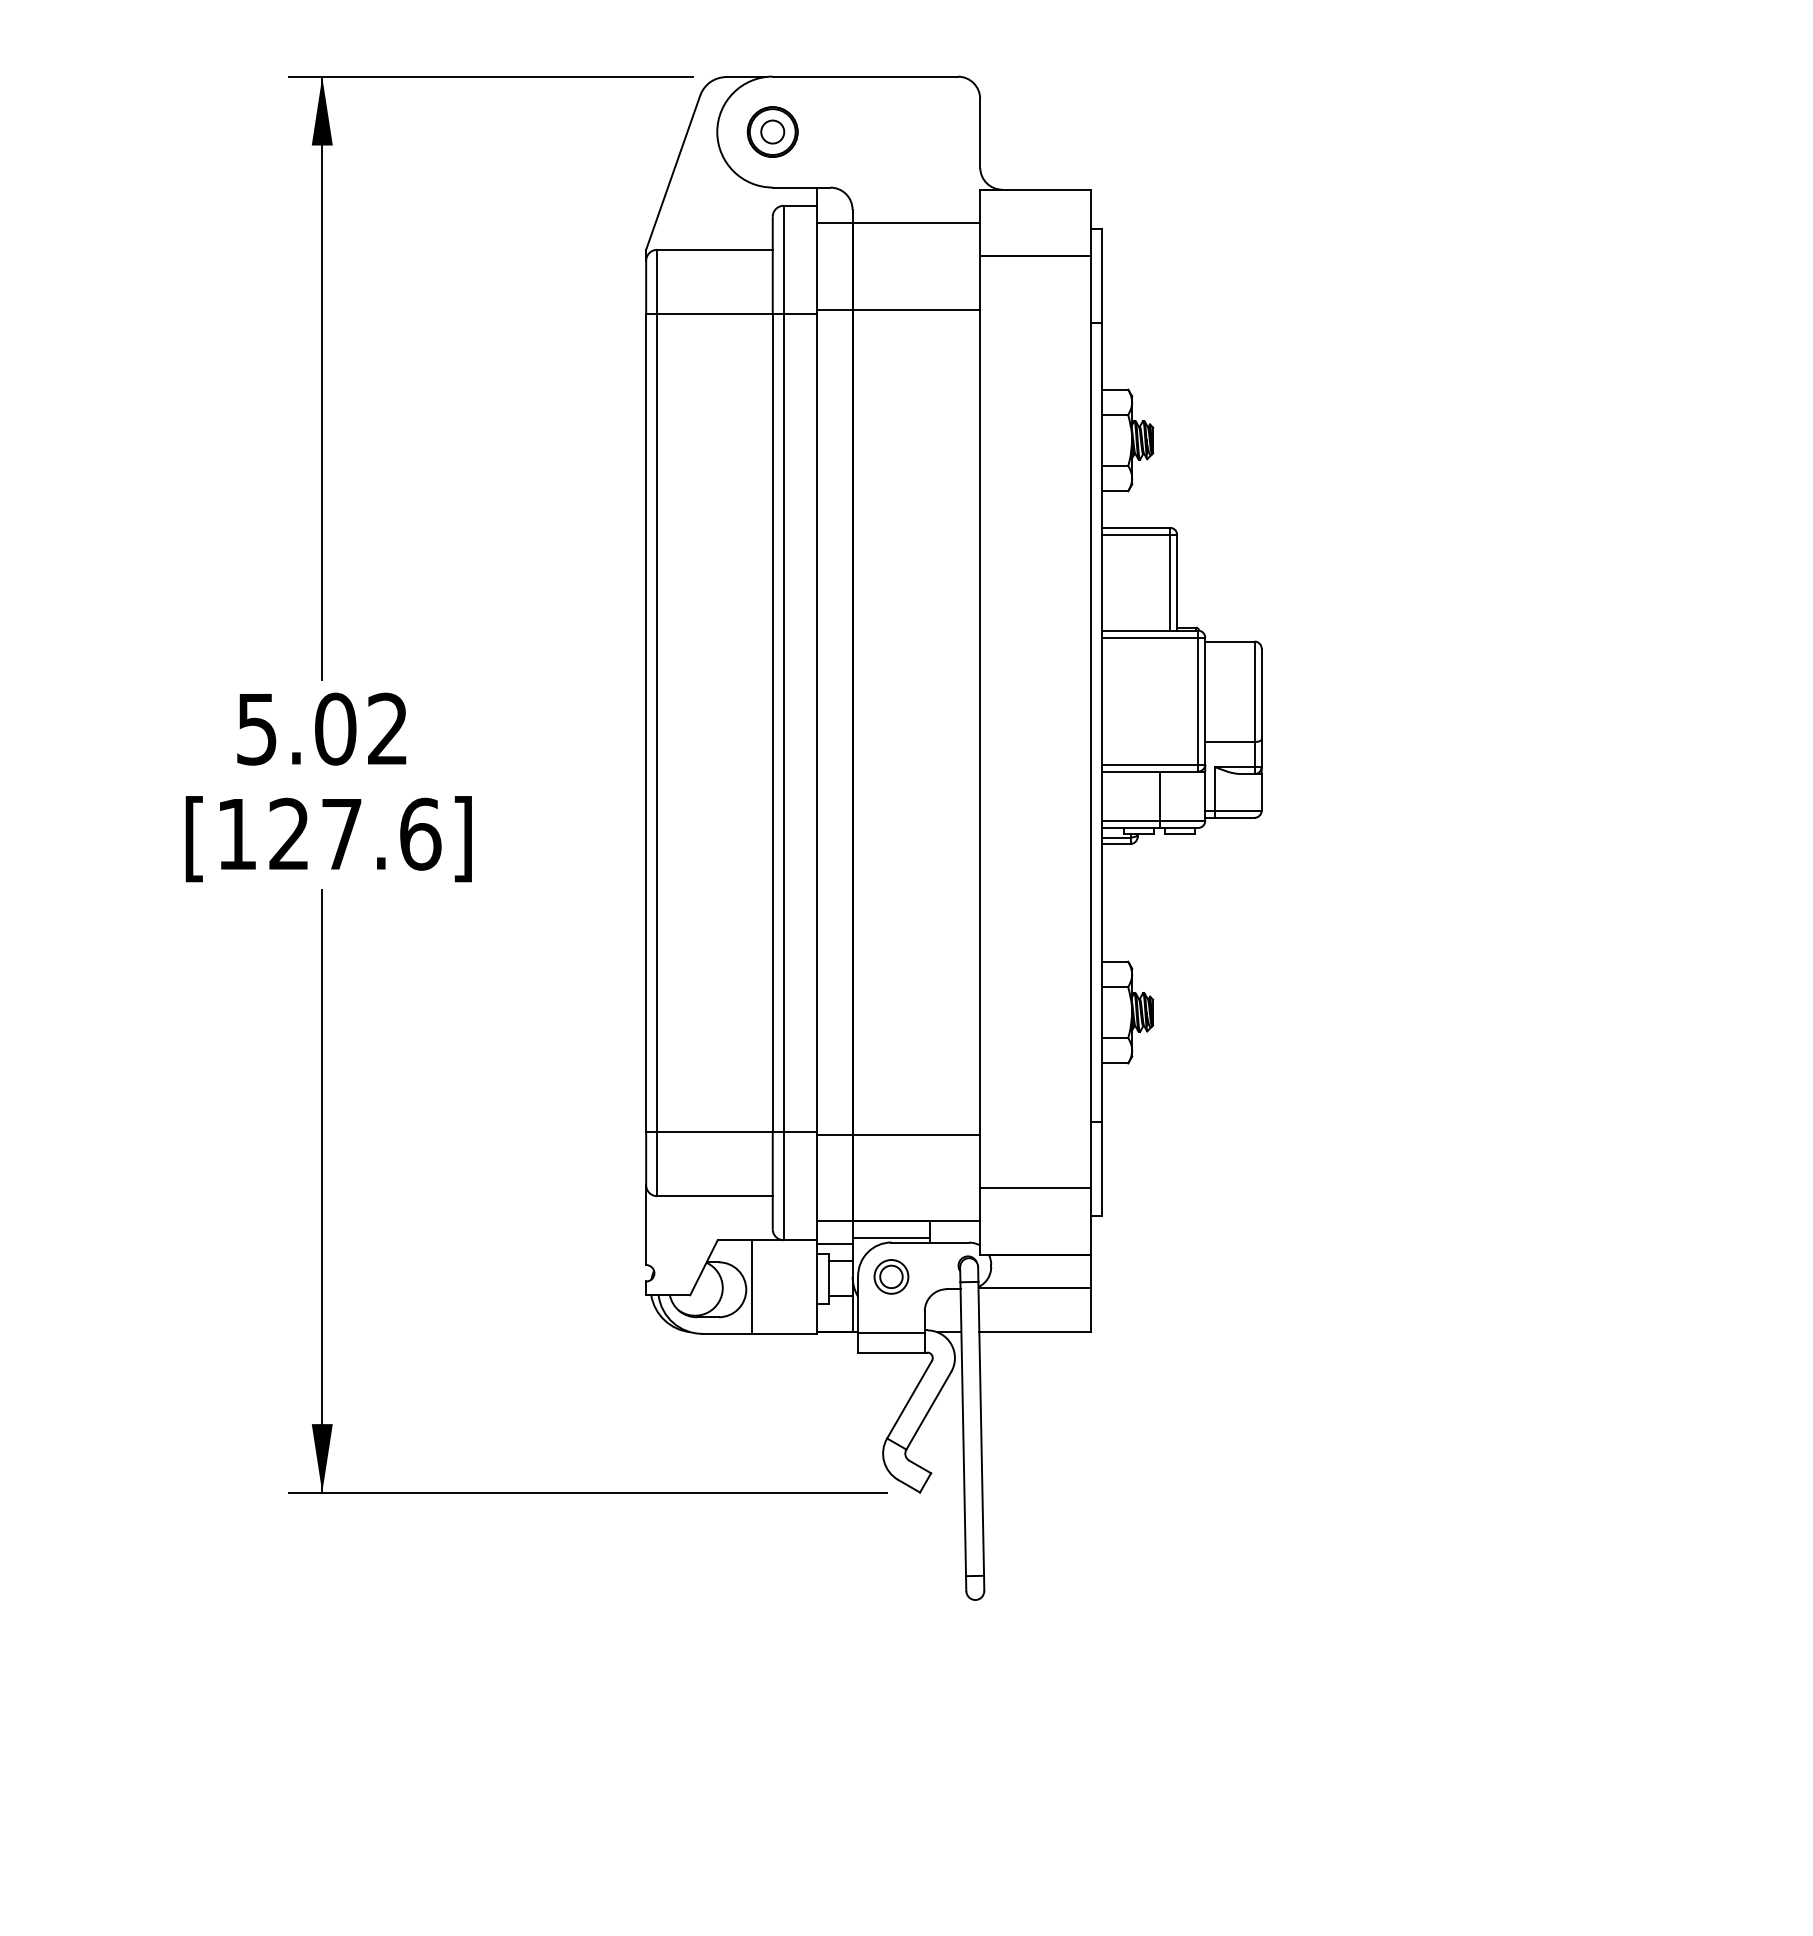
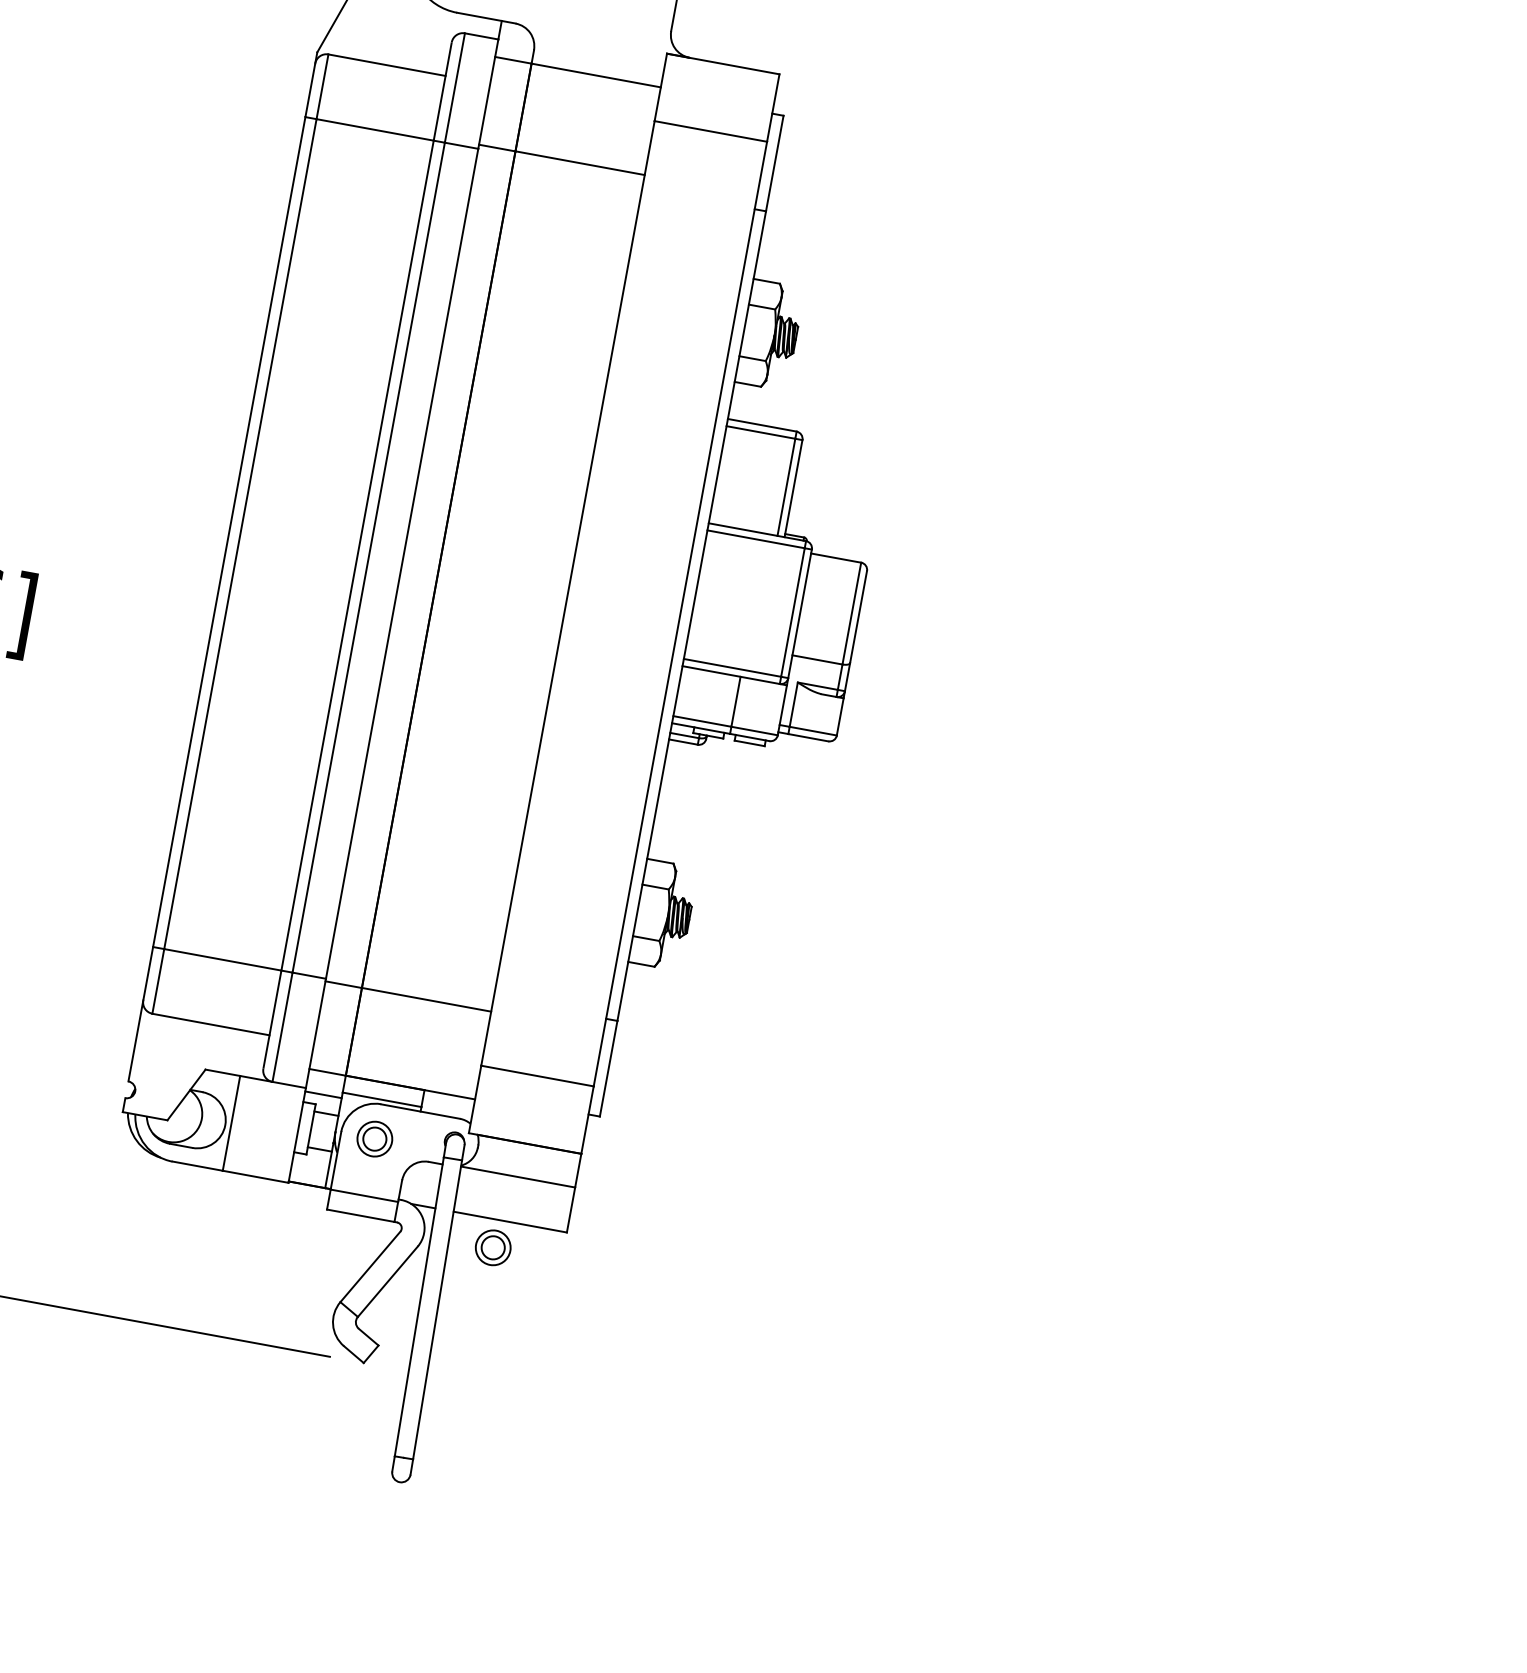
part: (1023, 1359) -> (493, 1247), added

